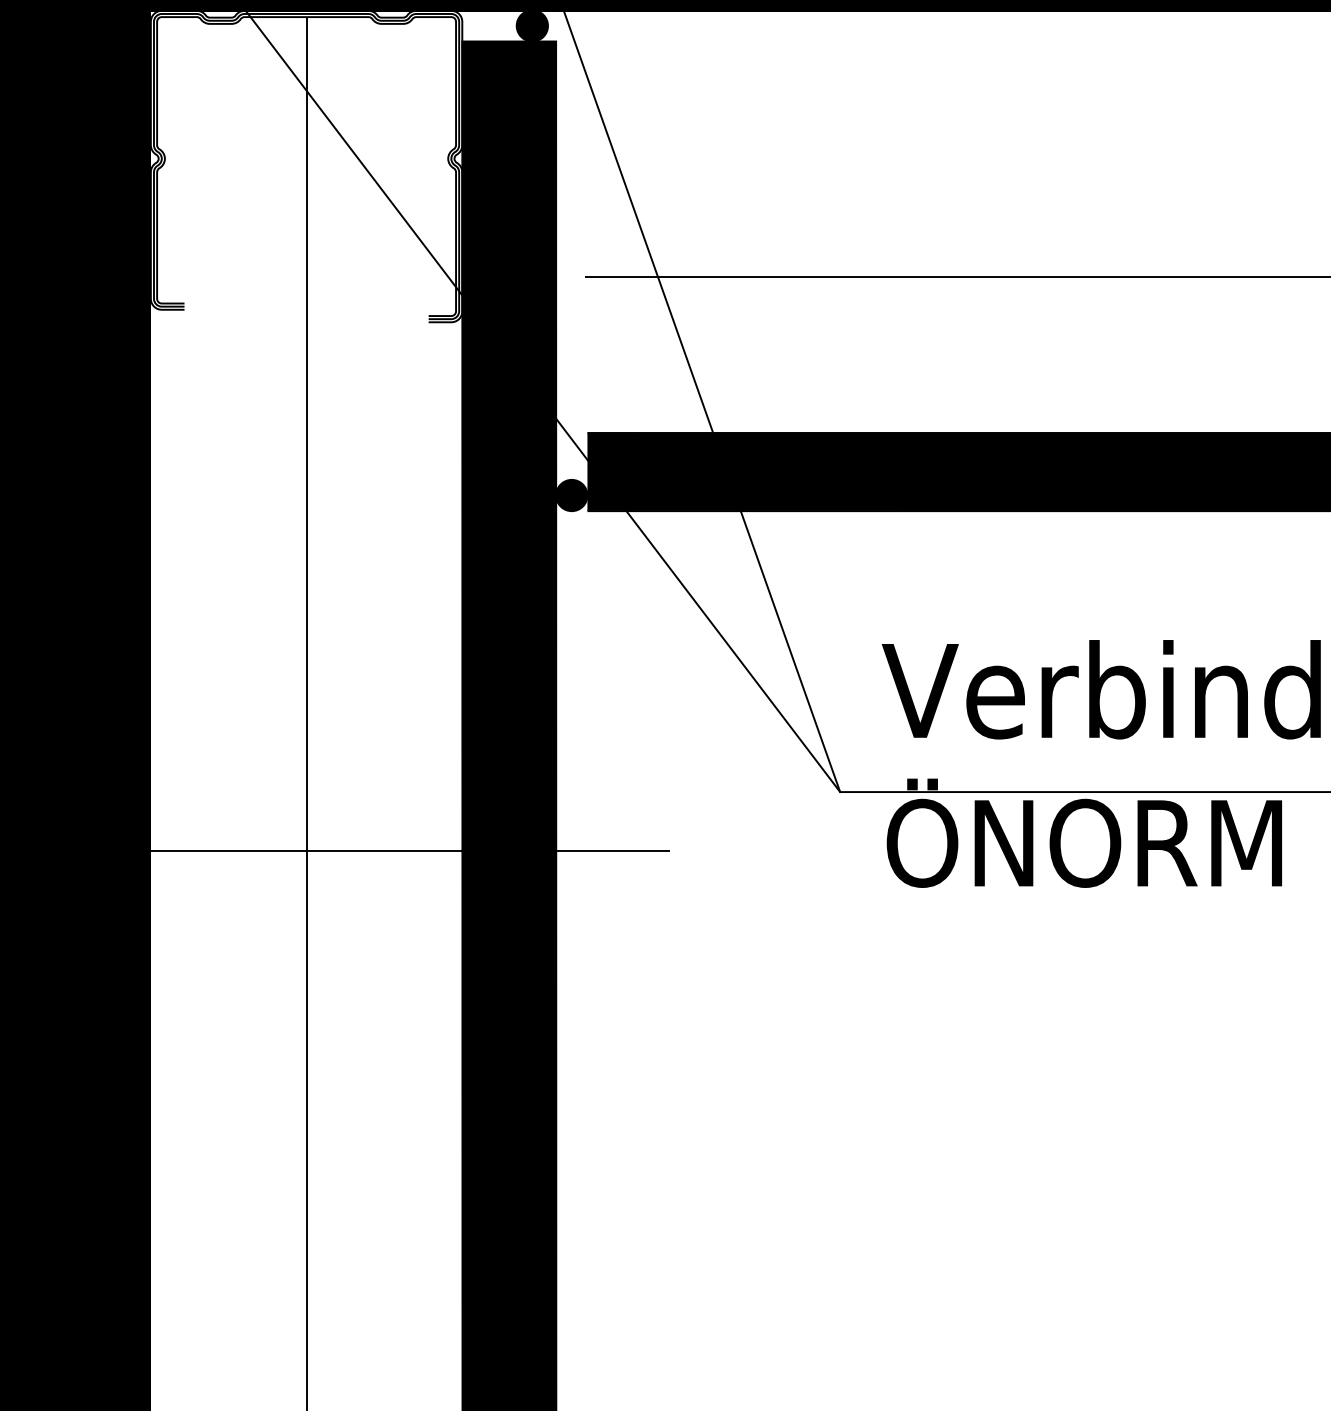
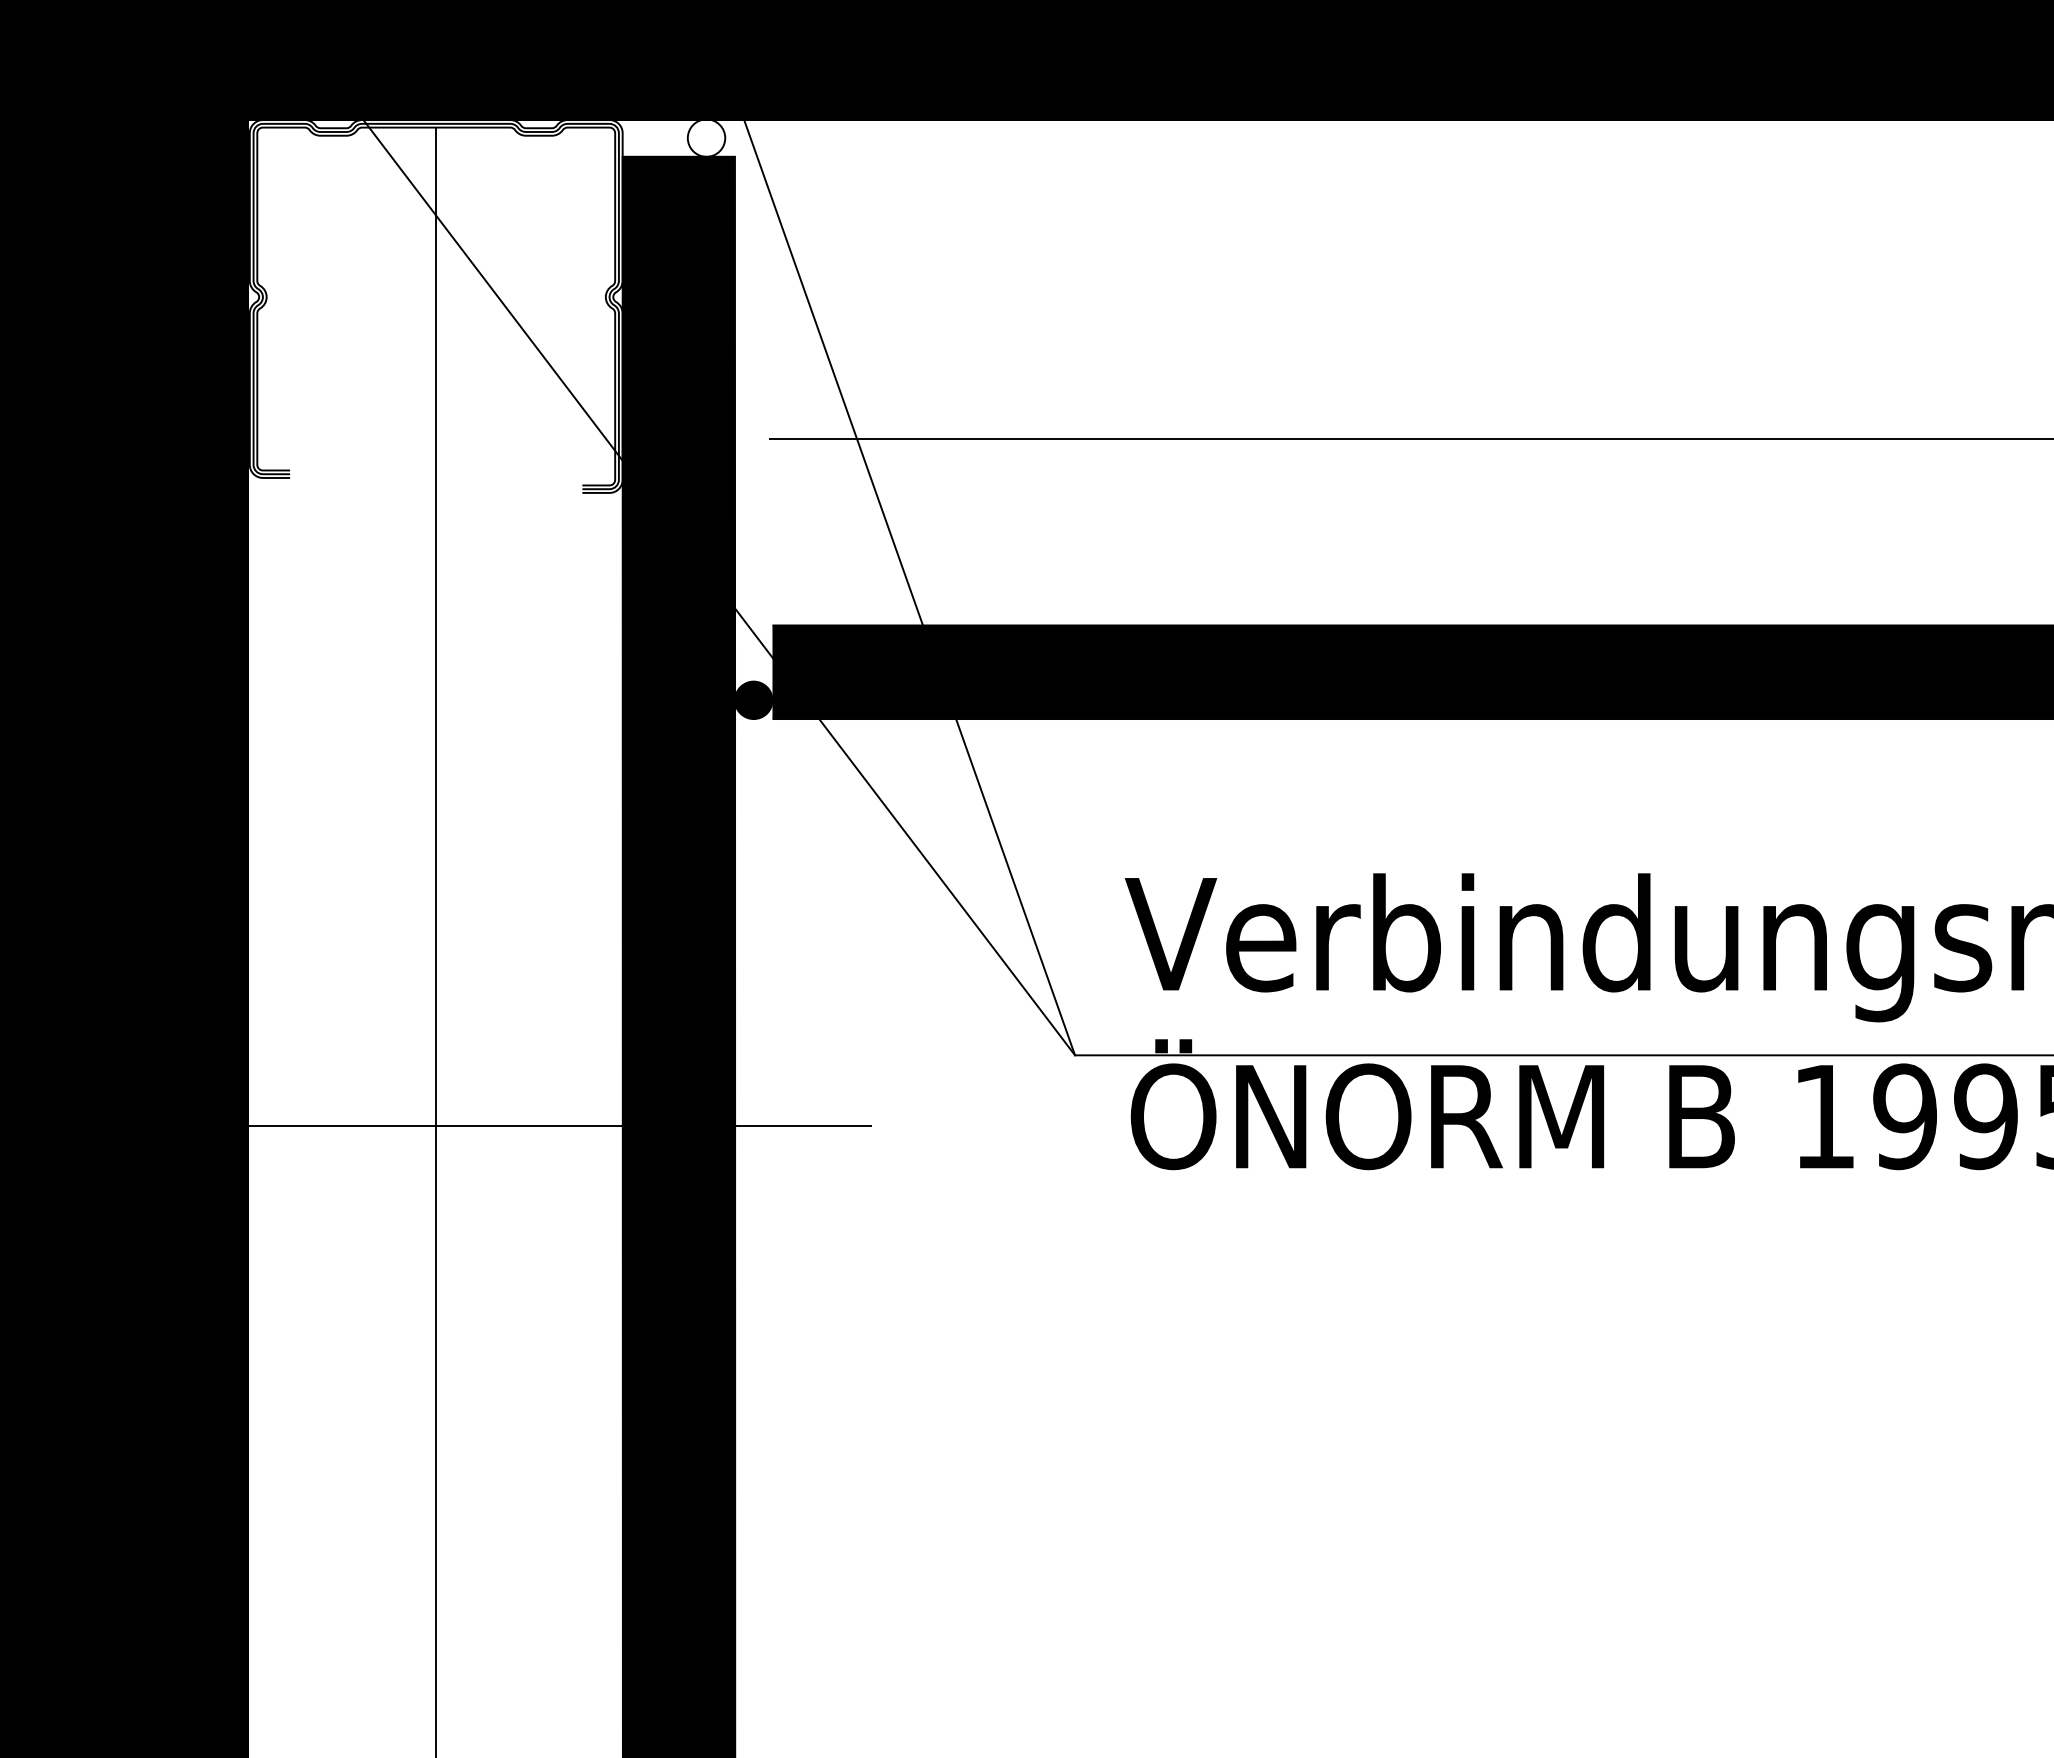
fill: (532, 25) -> (706, 137), removed

